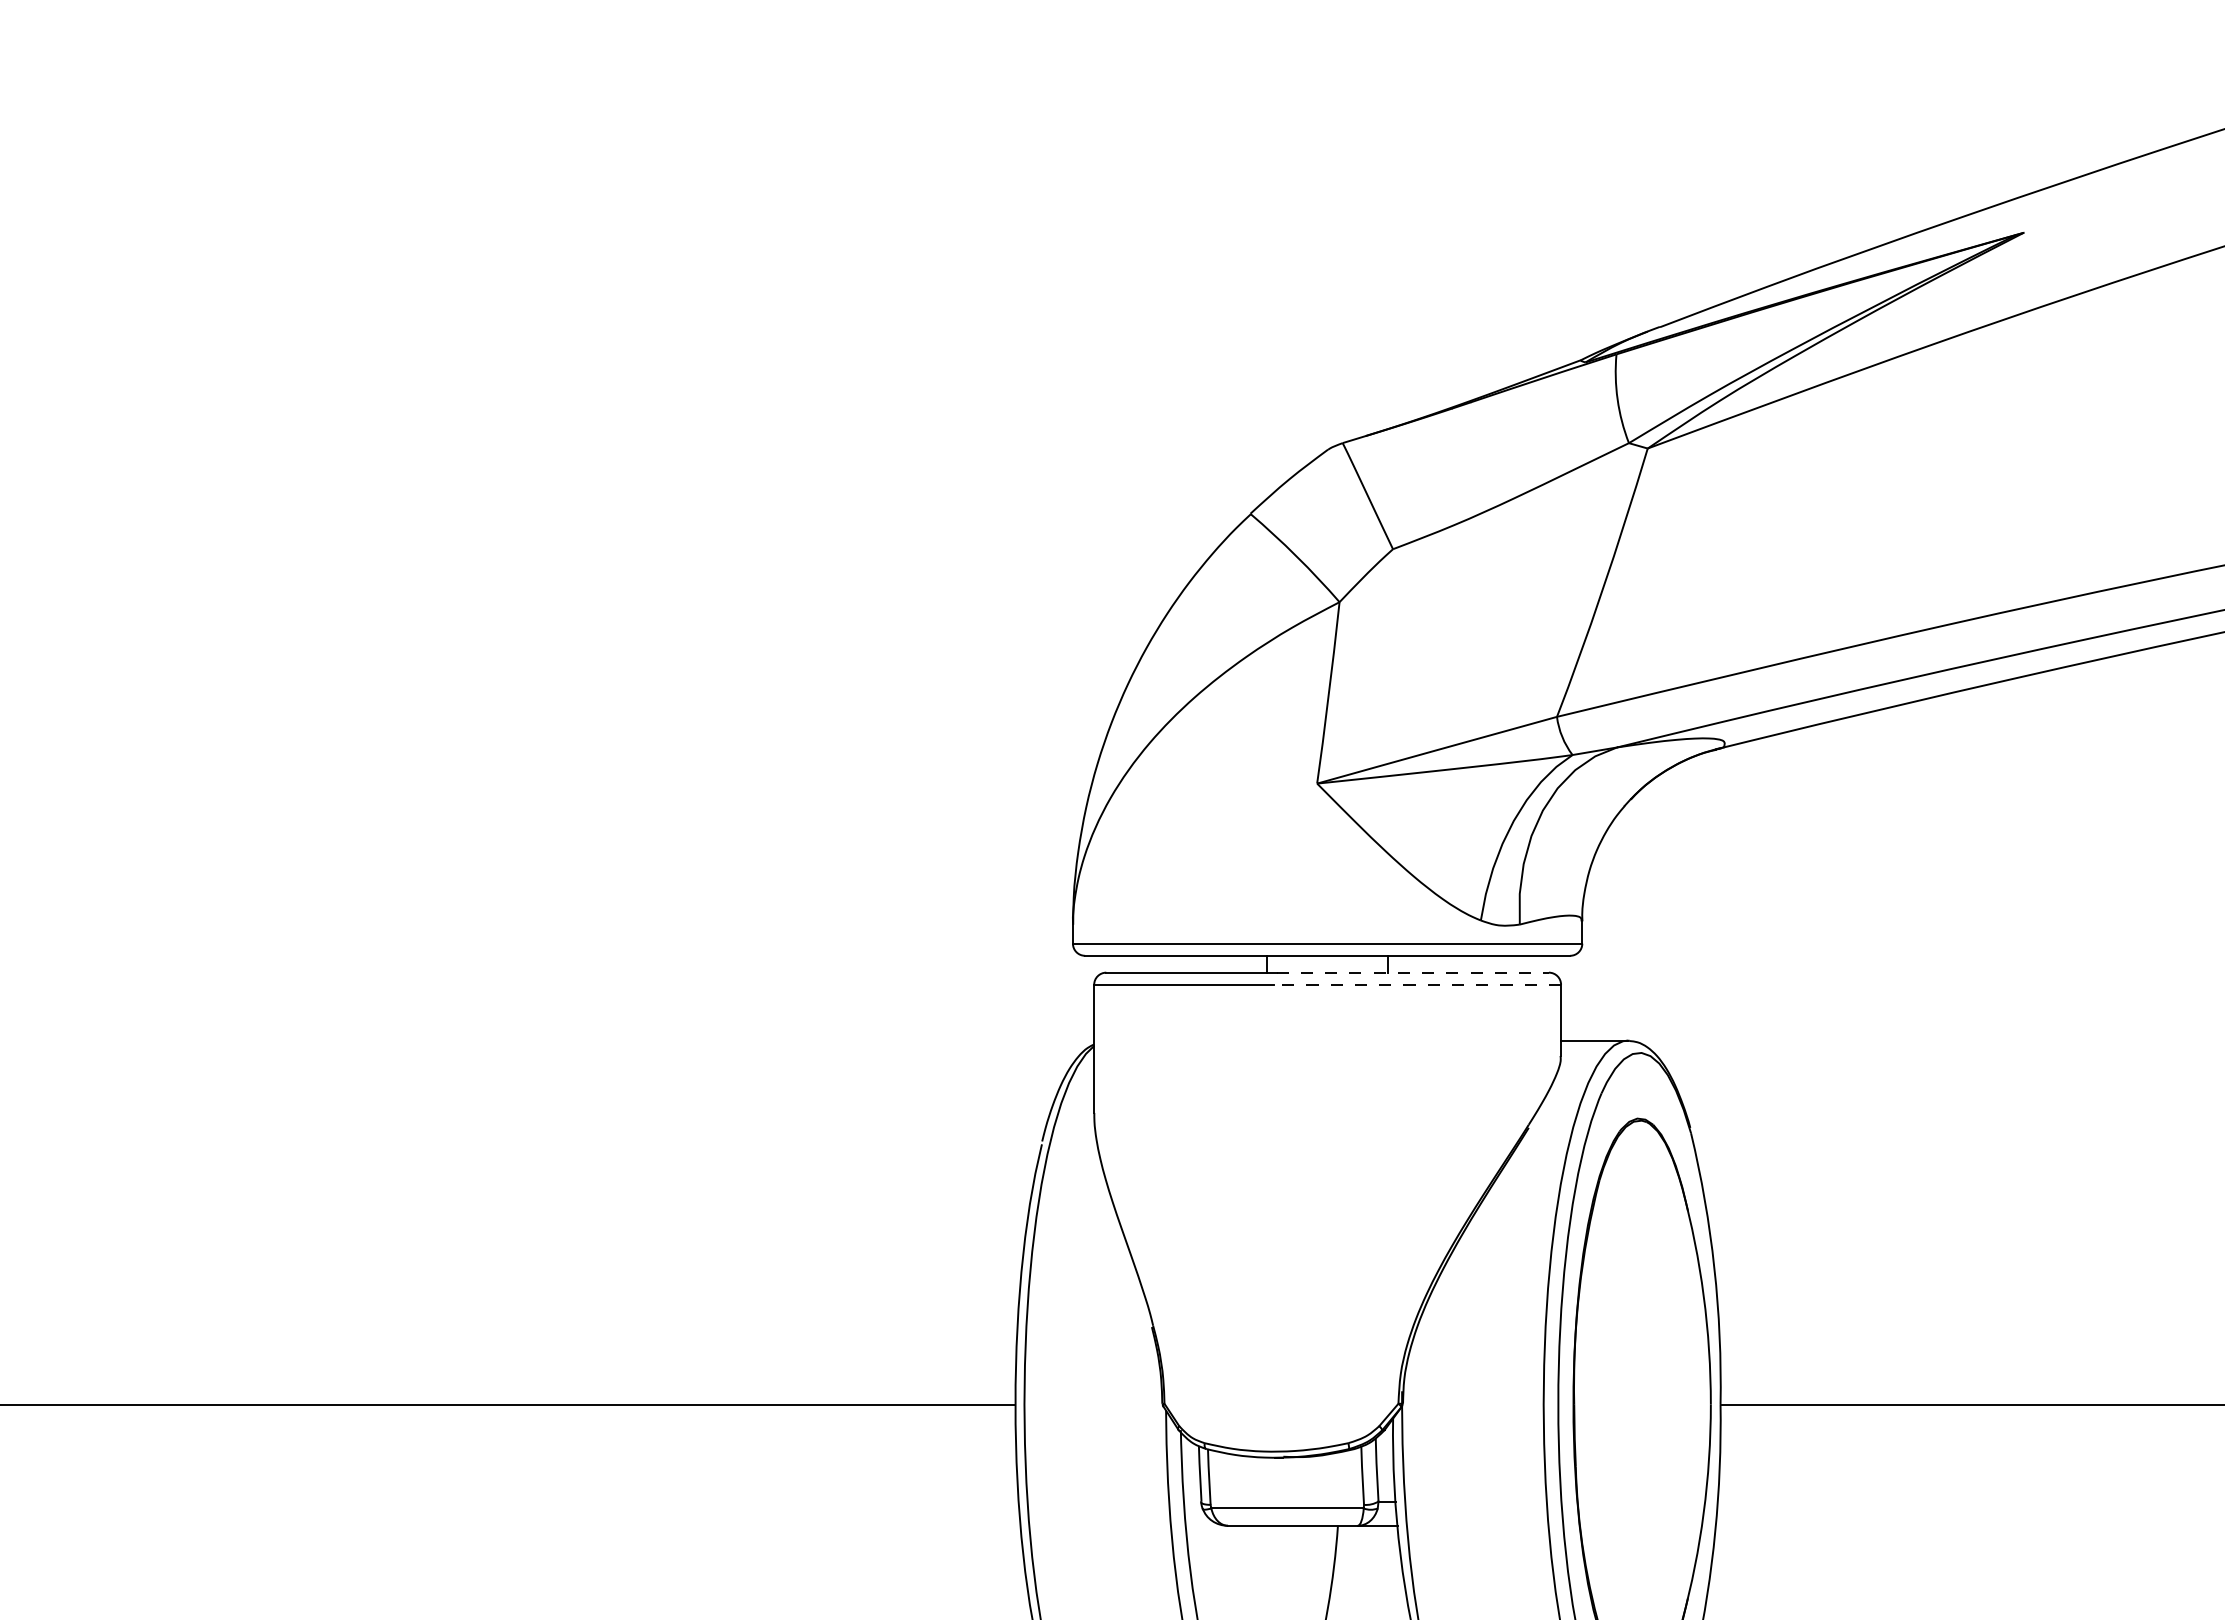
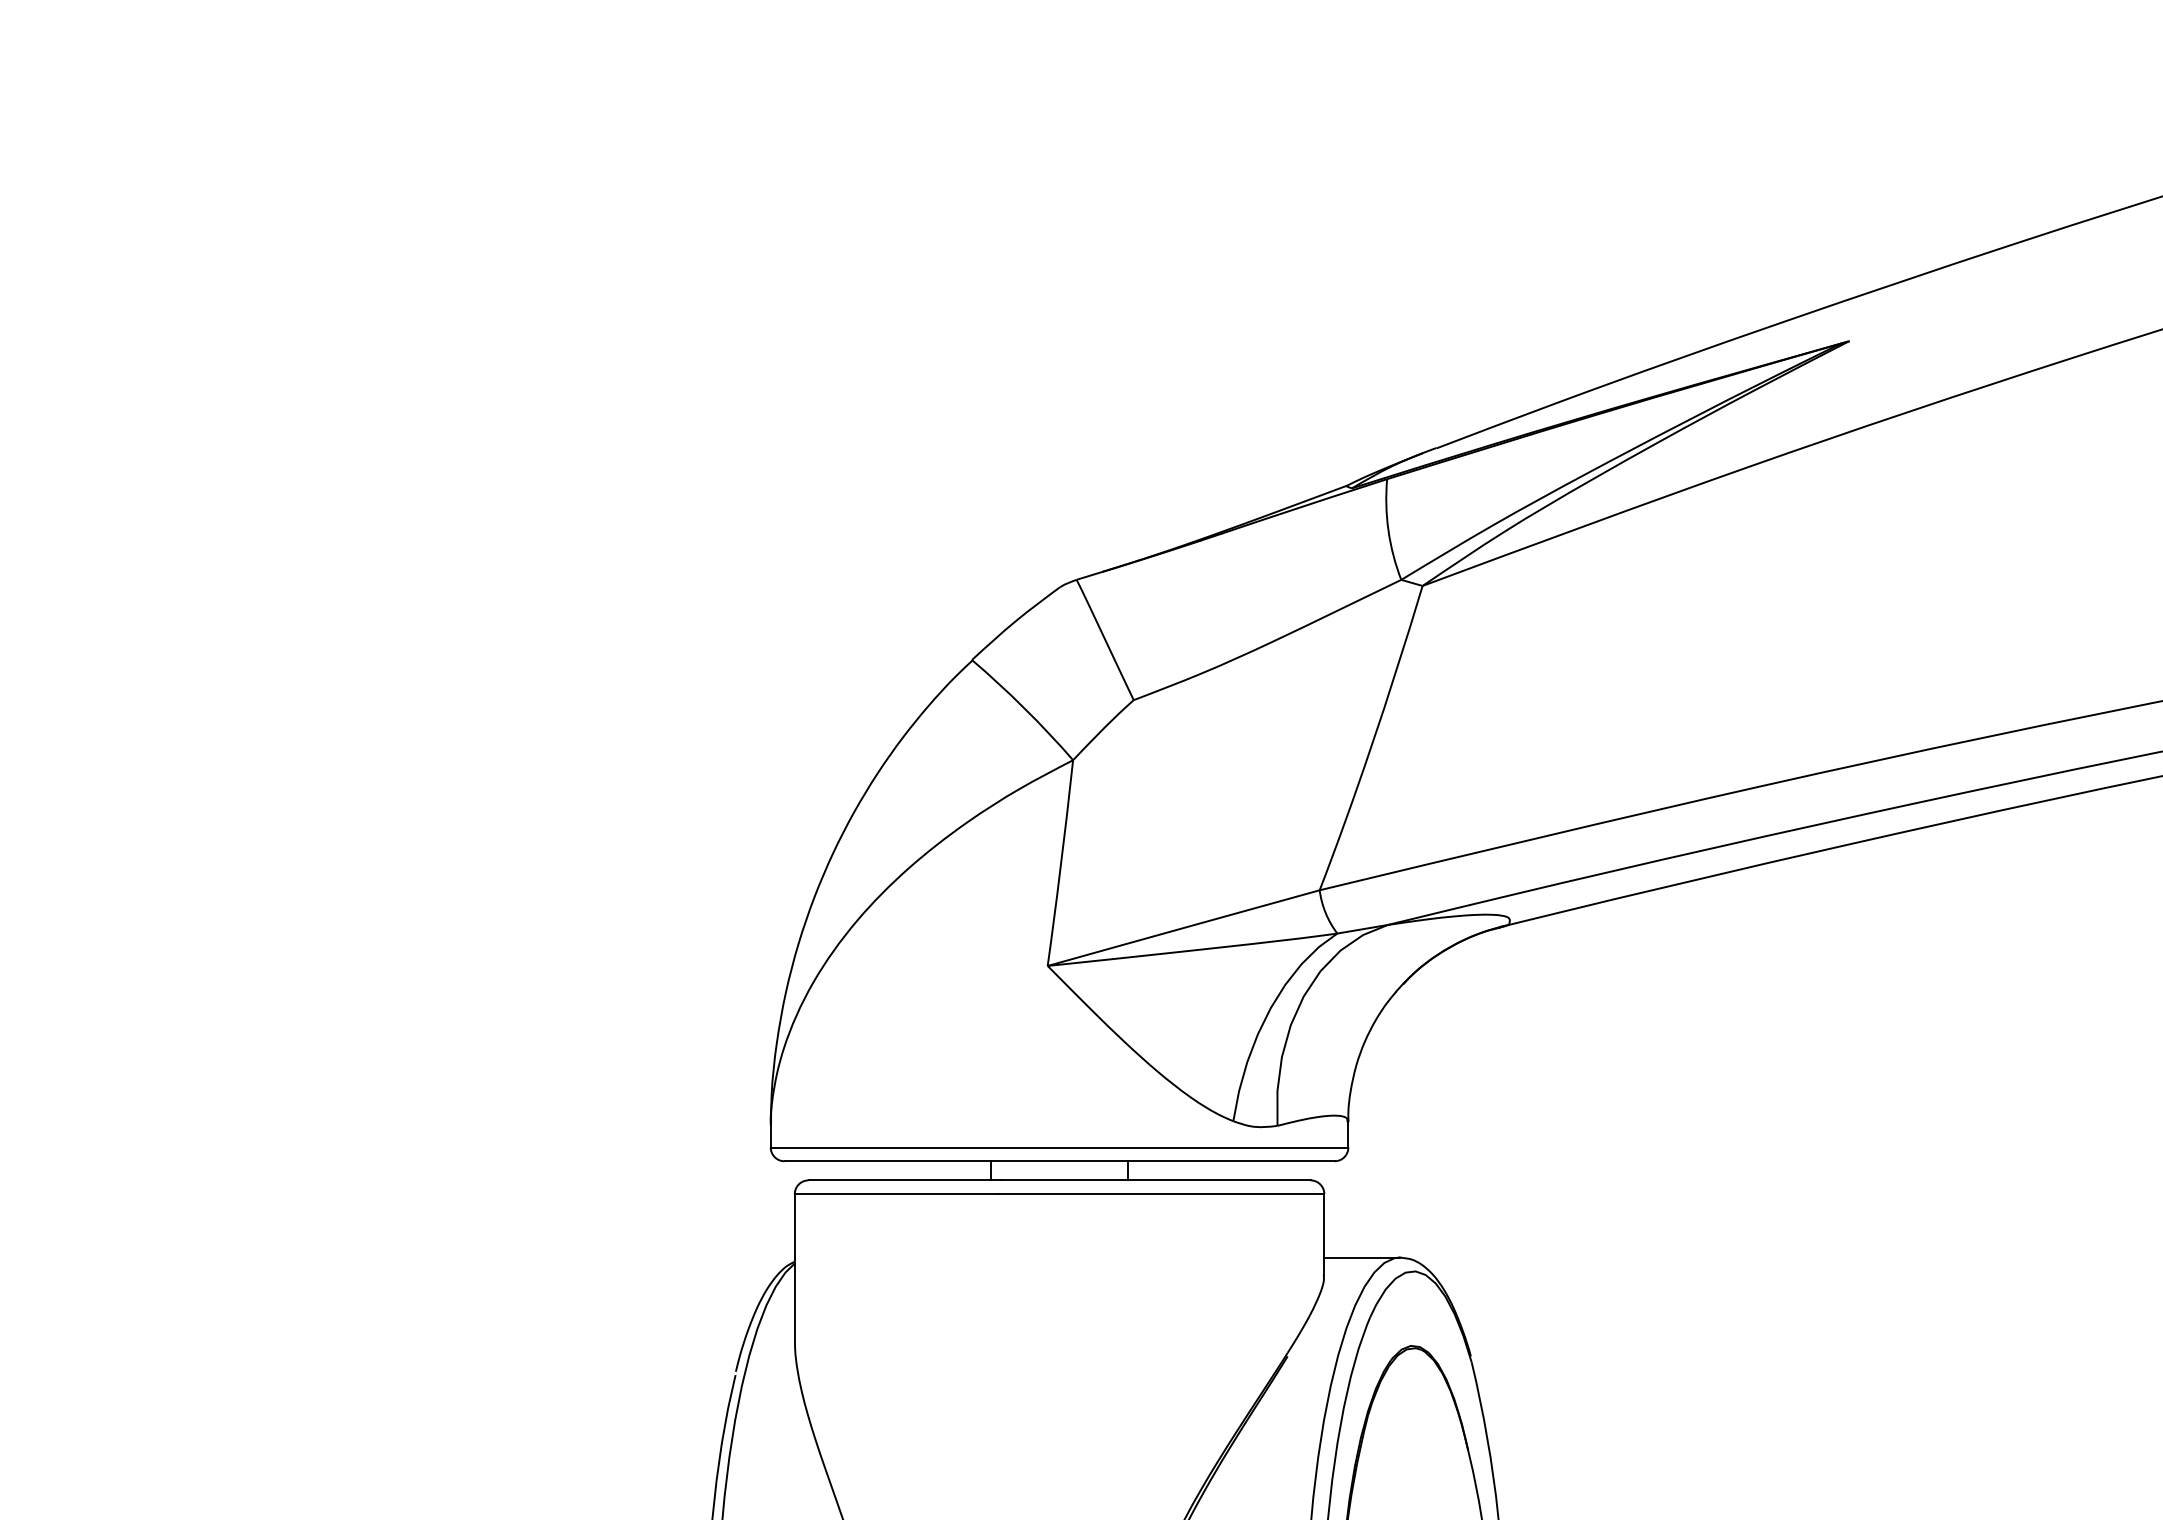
line: (1413, 972) -> (1156, 1180), dashed -> solid
line: (1417, 984) -> (1161, 1193), dashed -> solid

